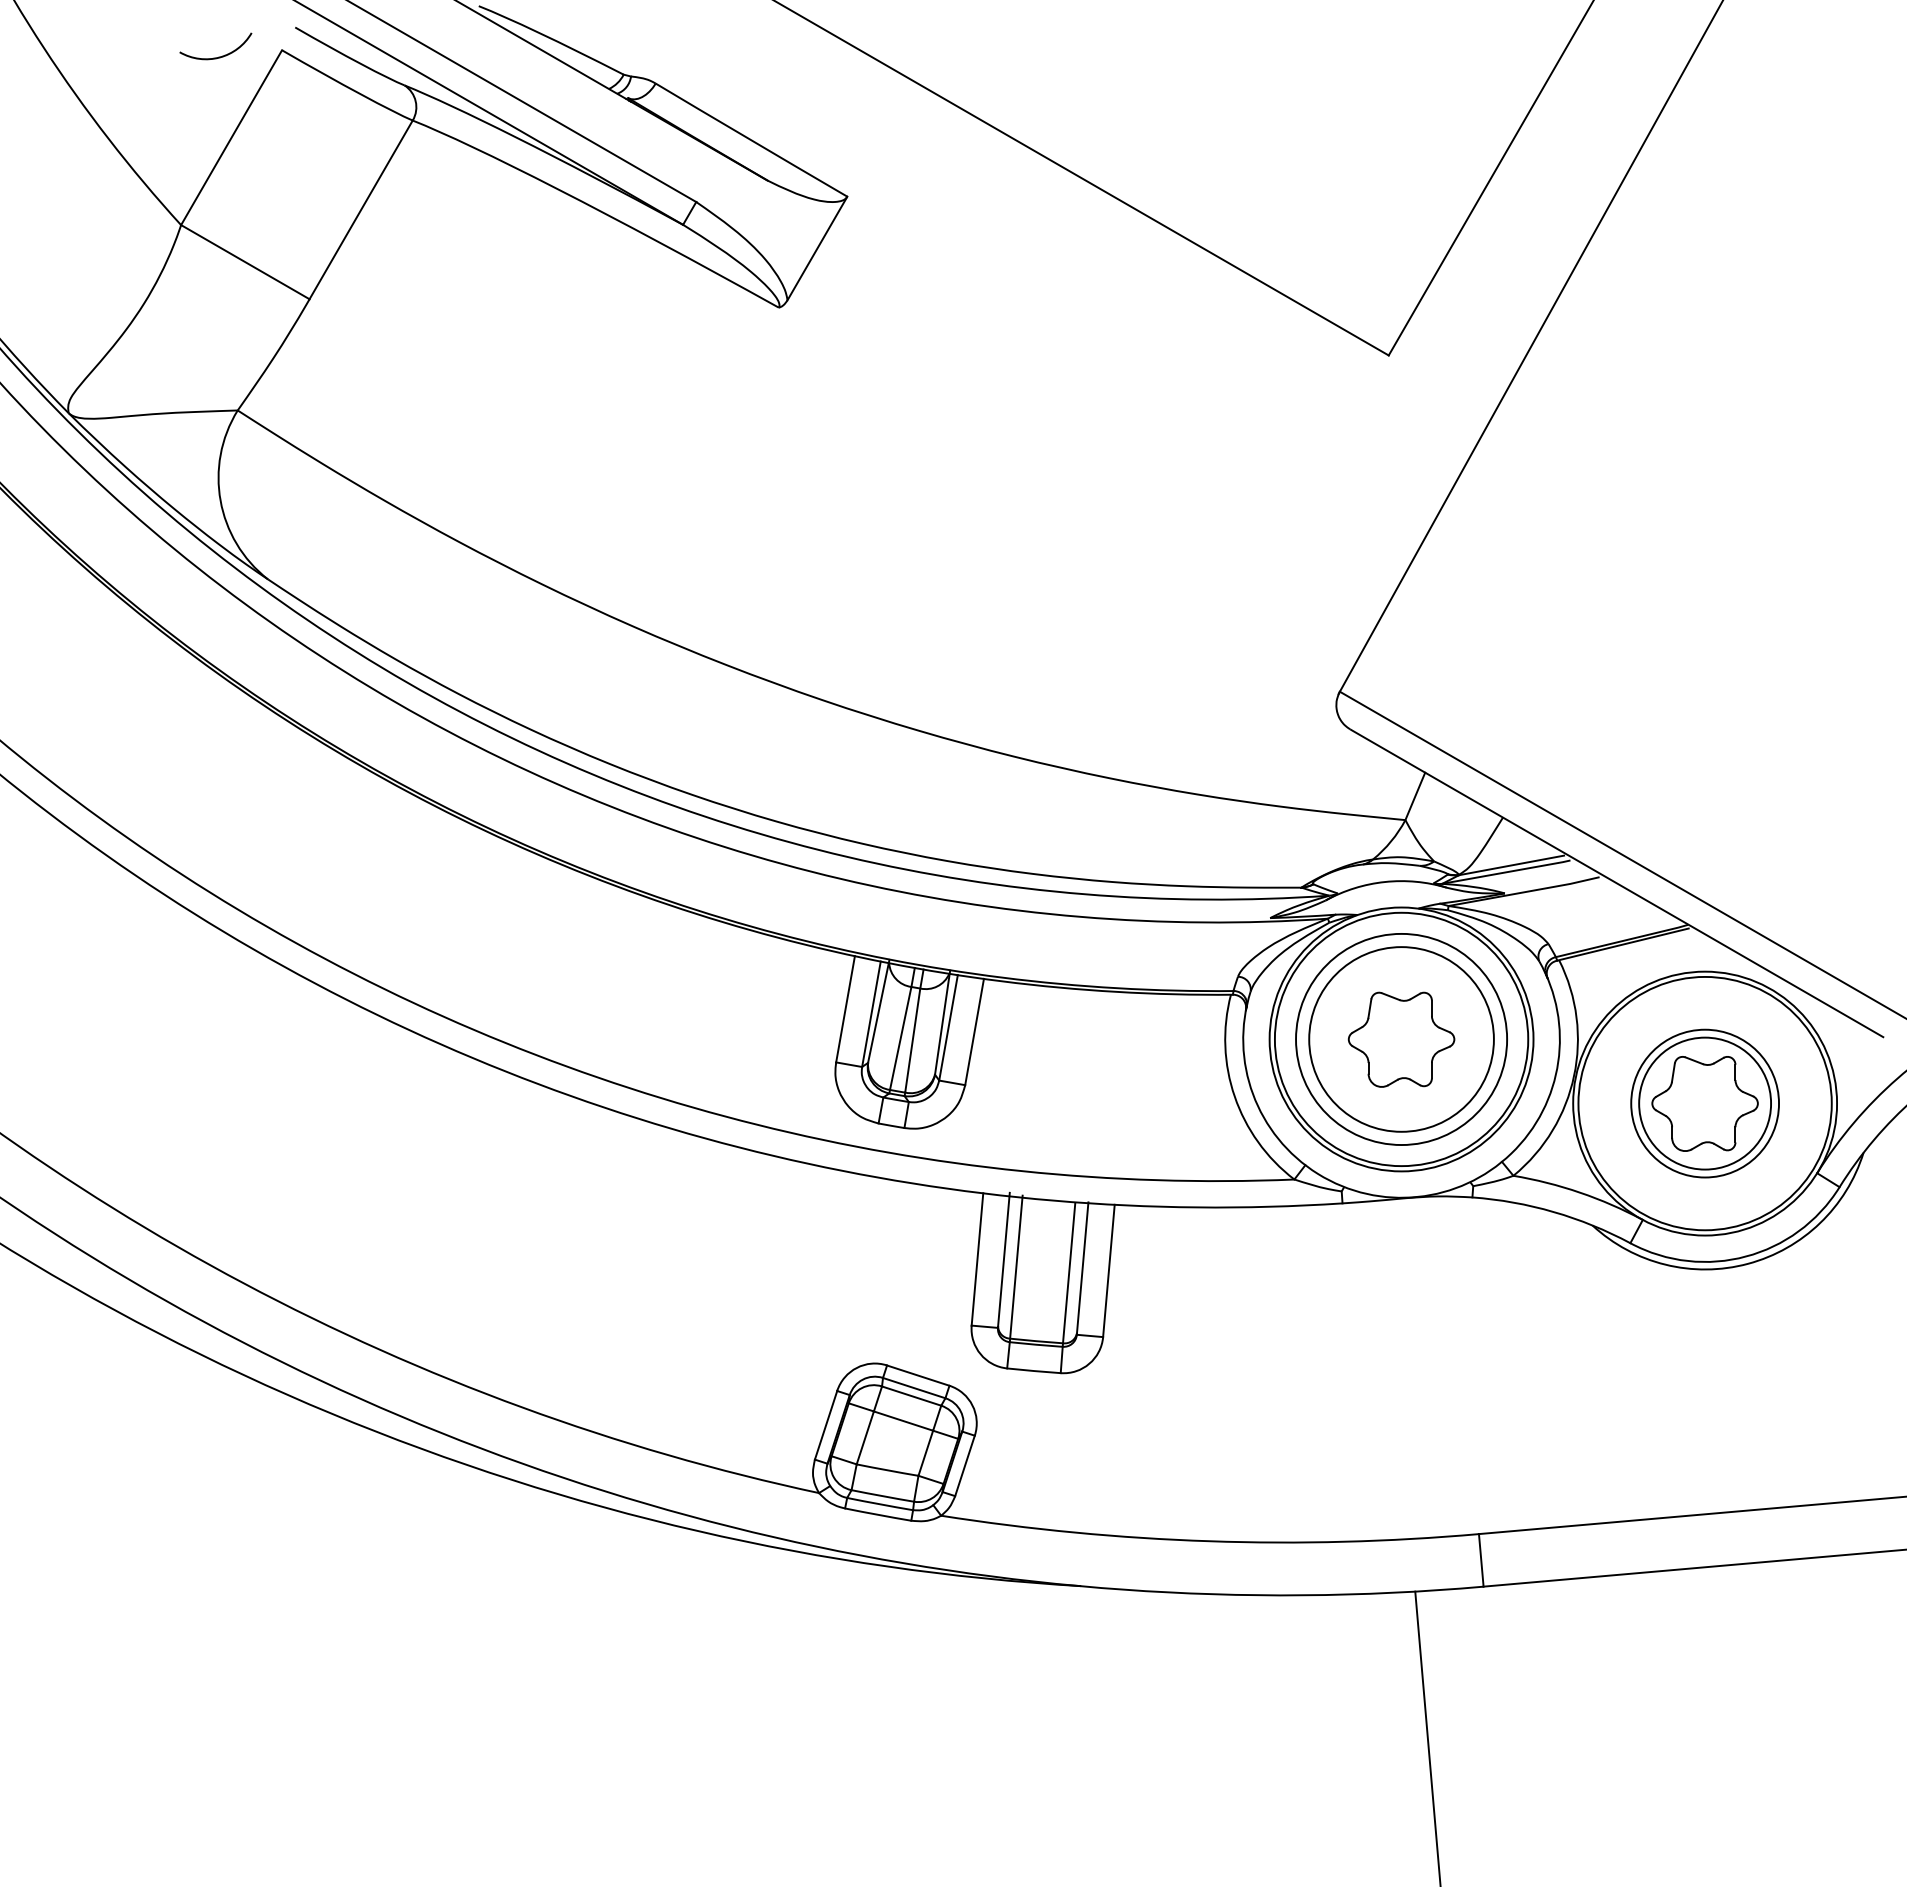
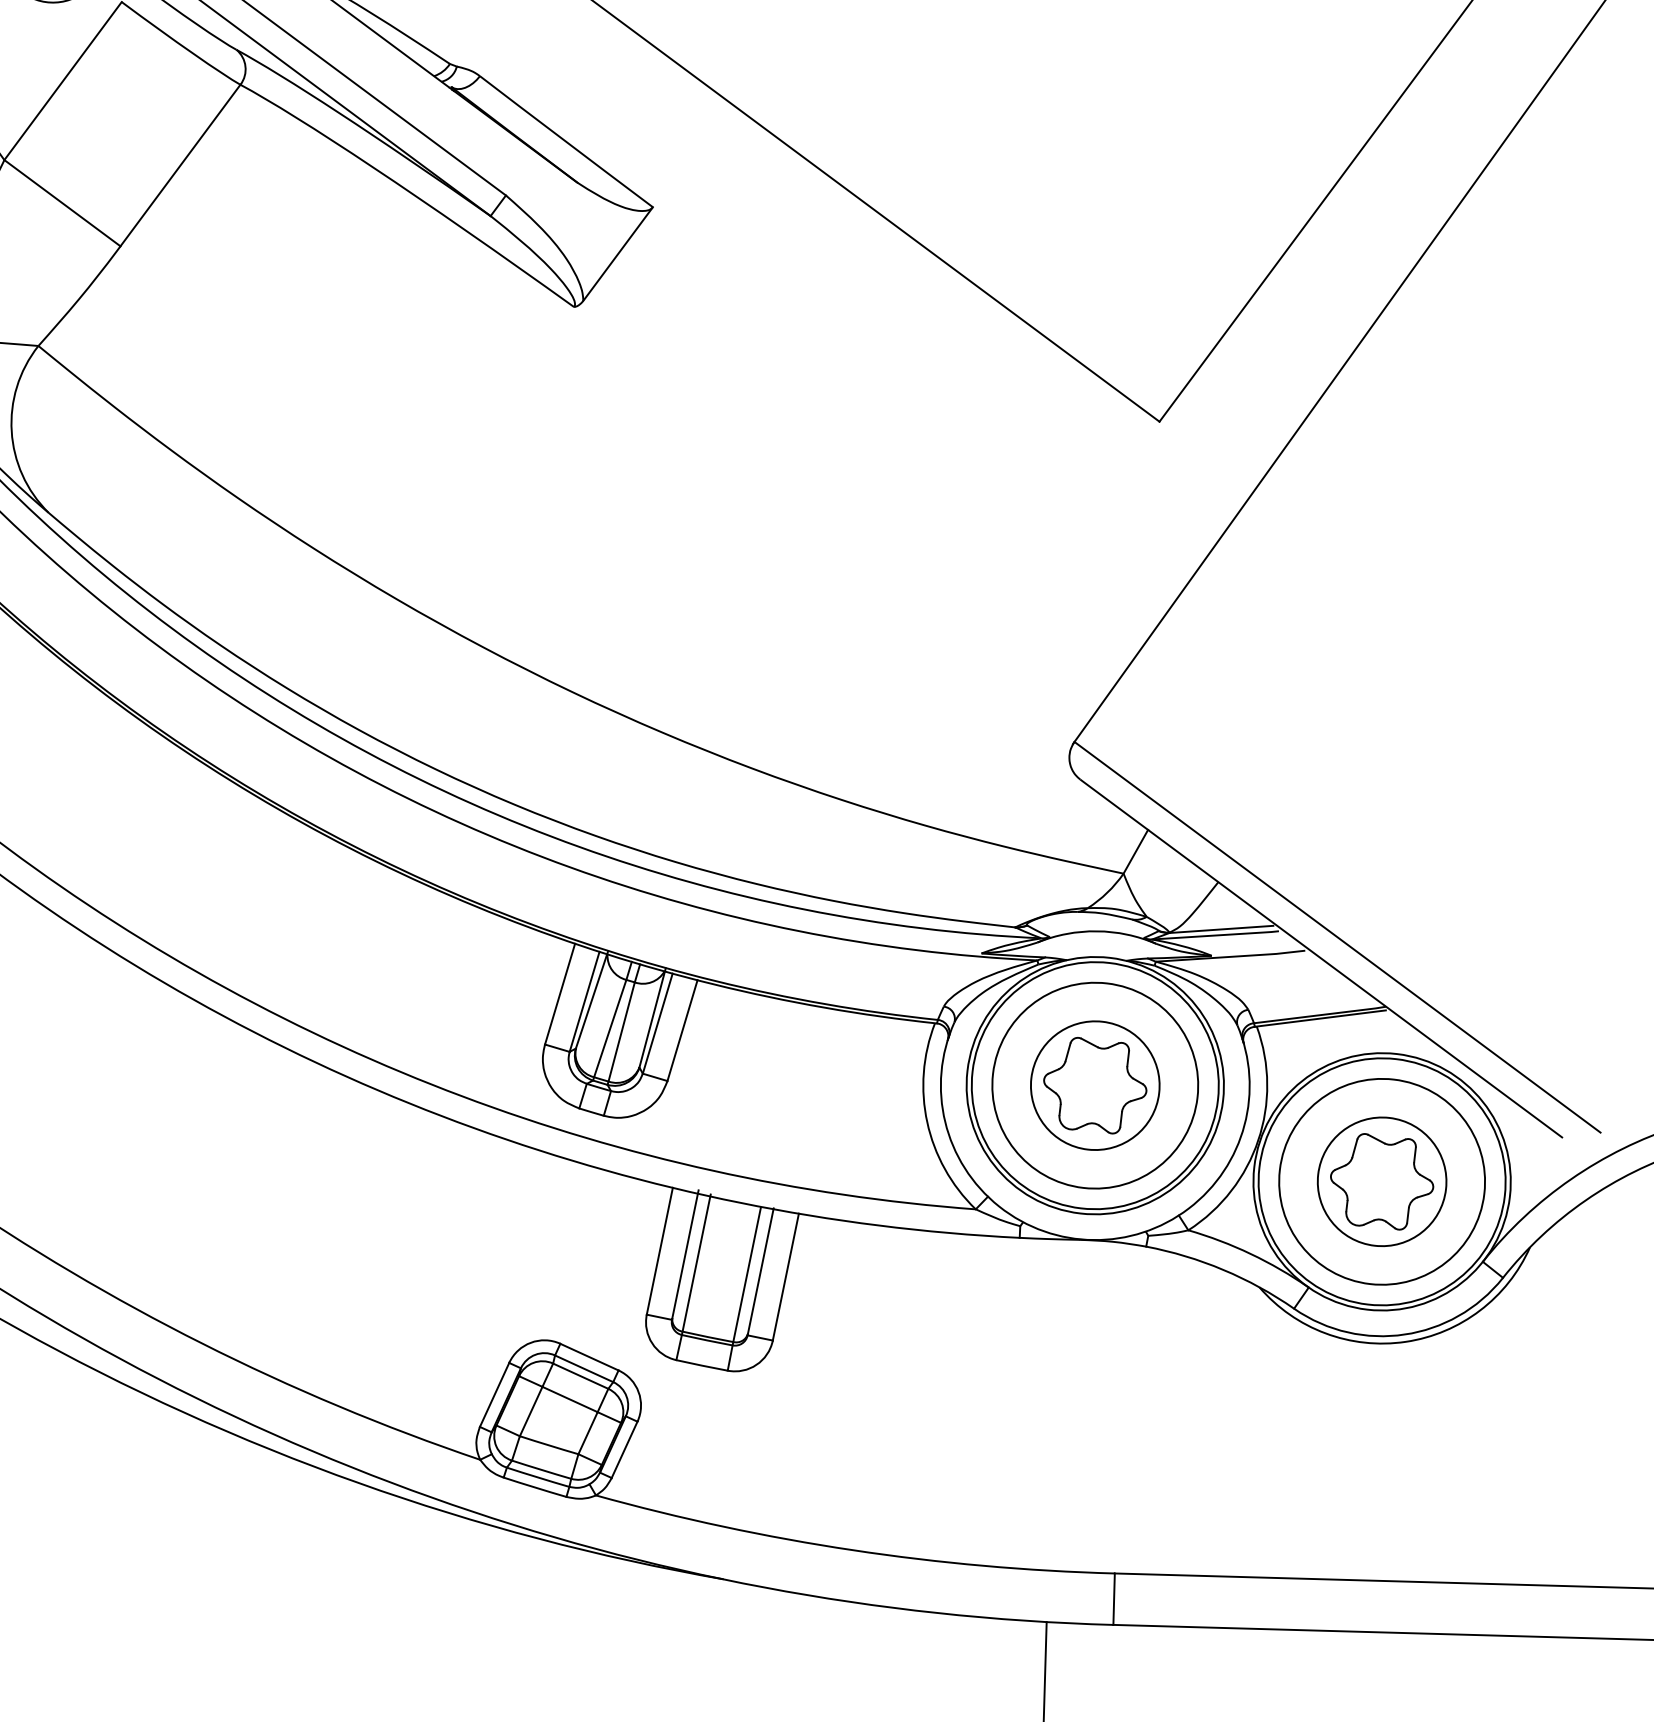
circle: (1401, 1039) -> (1095, 1085), size x0.71
circle: (1704, 1103) -> (1381, 1181), size x1.43

